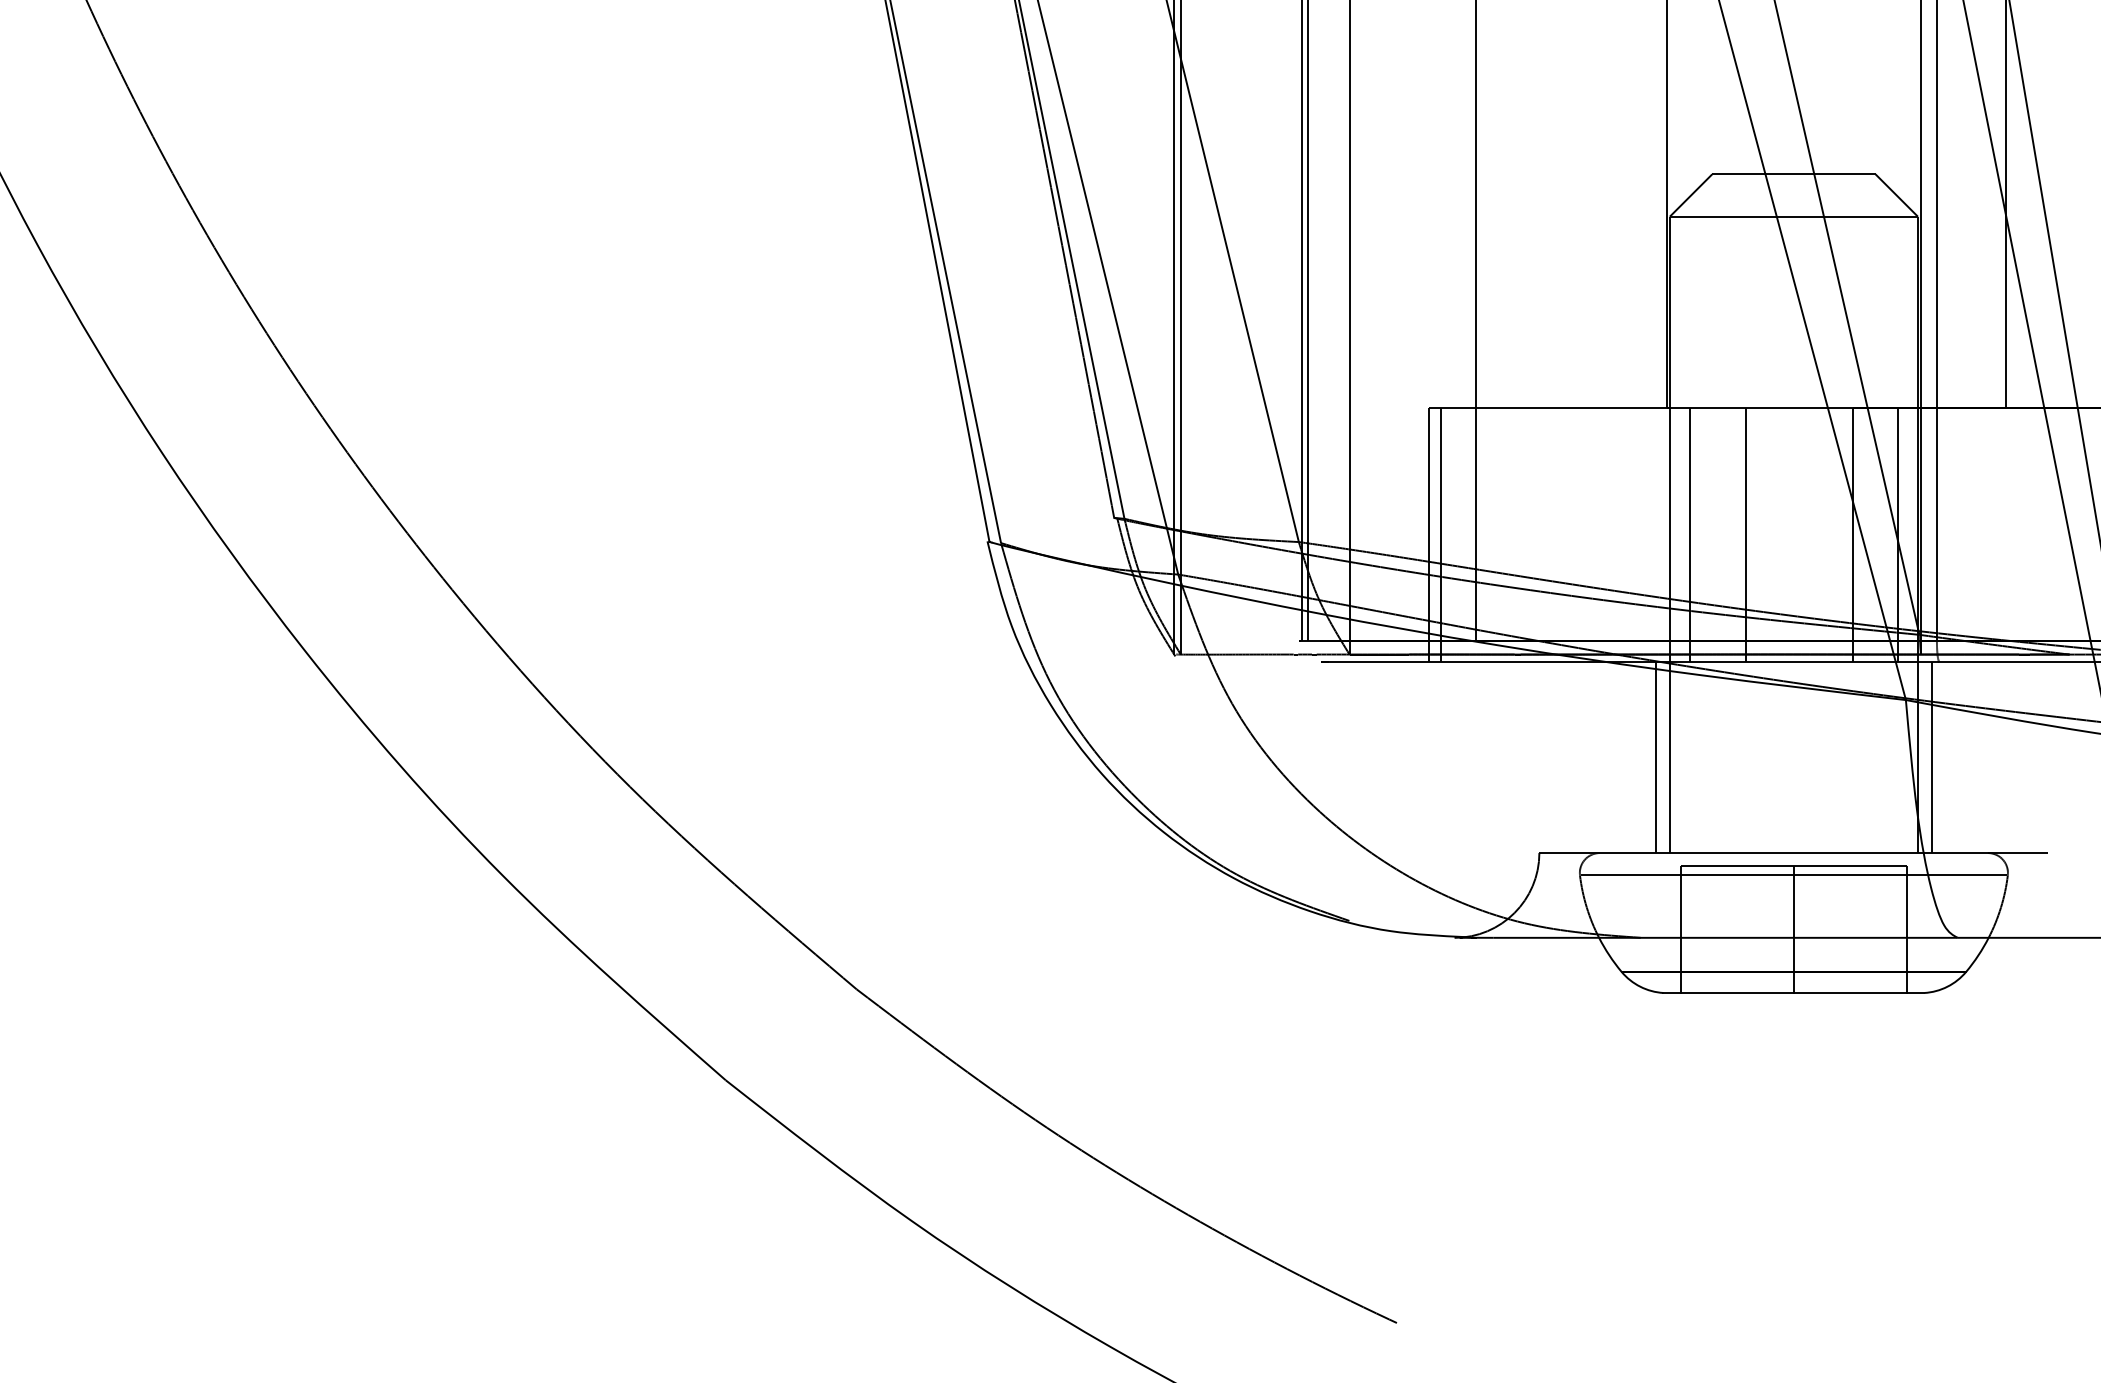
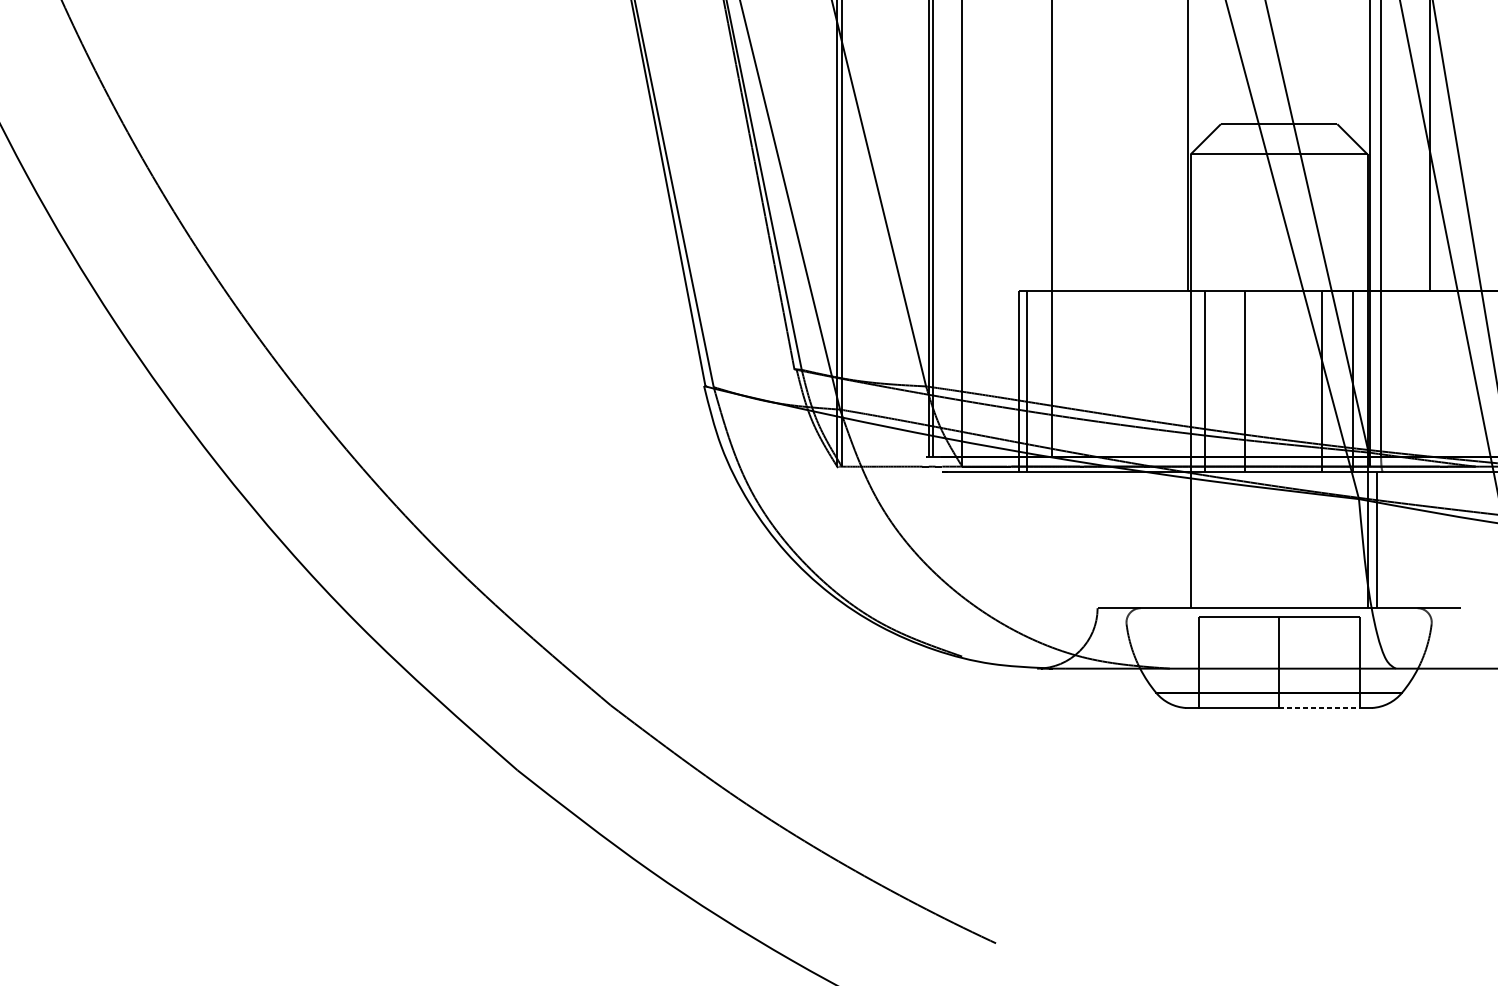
line: (1656, 757) -> (1181, 540), removed
line: (1793, 875) -> (1278, 624), removed
line: (1850, 993) -> (1319, 708), solid -> dashed

